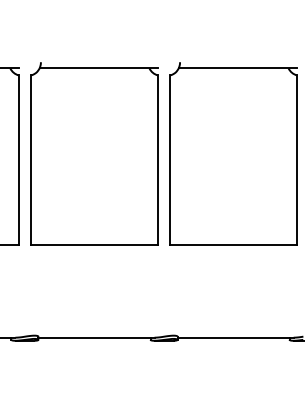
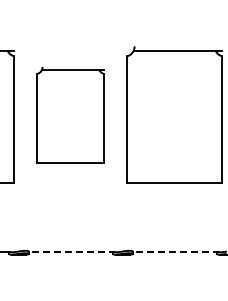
part: (94, 153) -> (70, 114), size x0.7
line: (95, 337) -> (71, 252), solid -> dashed
line: (234, 337) -> (175, 252), solid -> dashed

